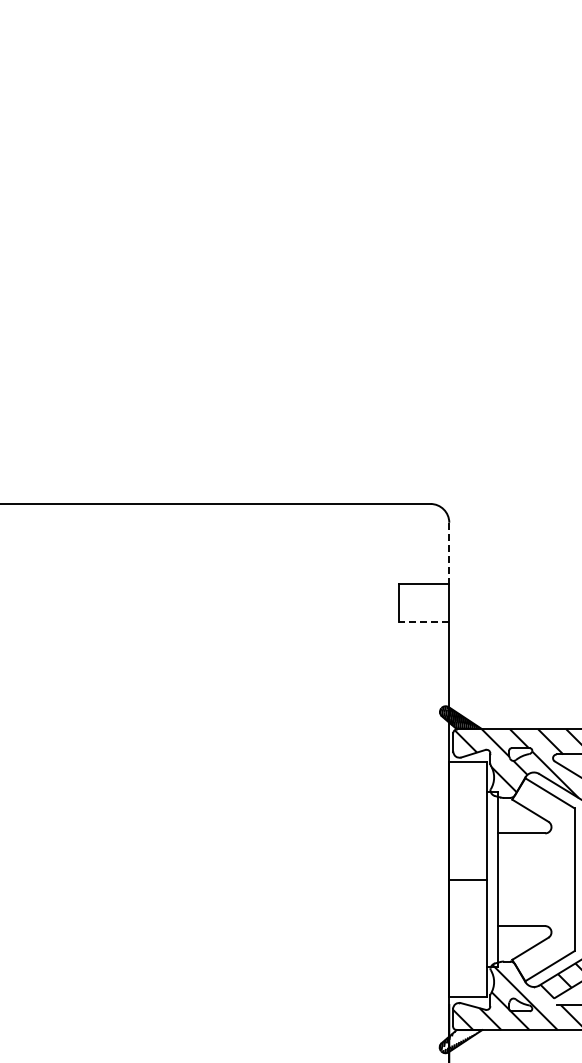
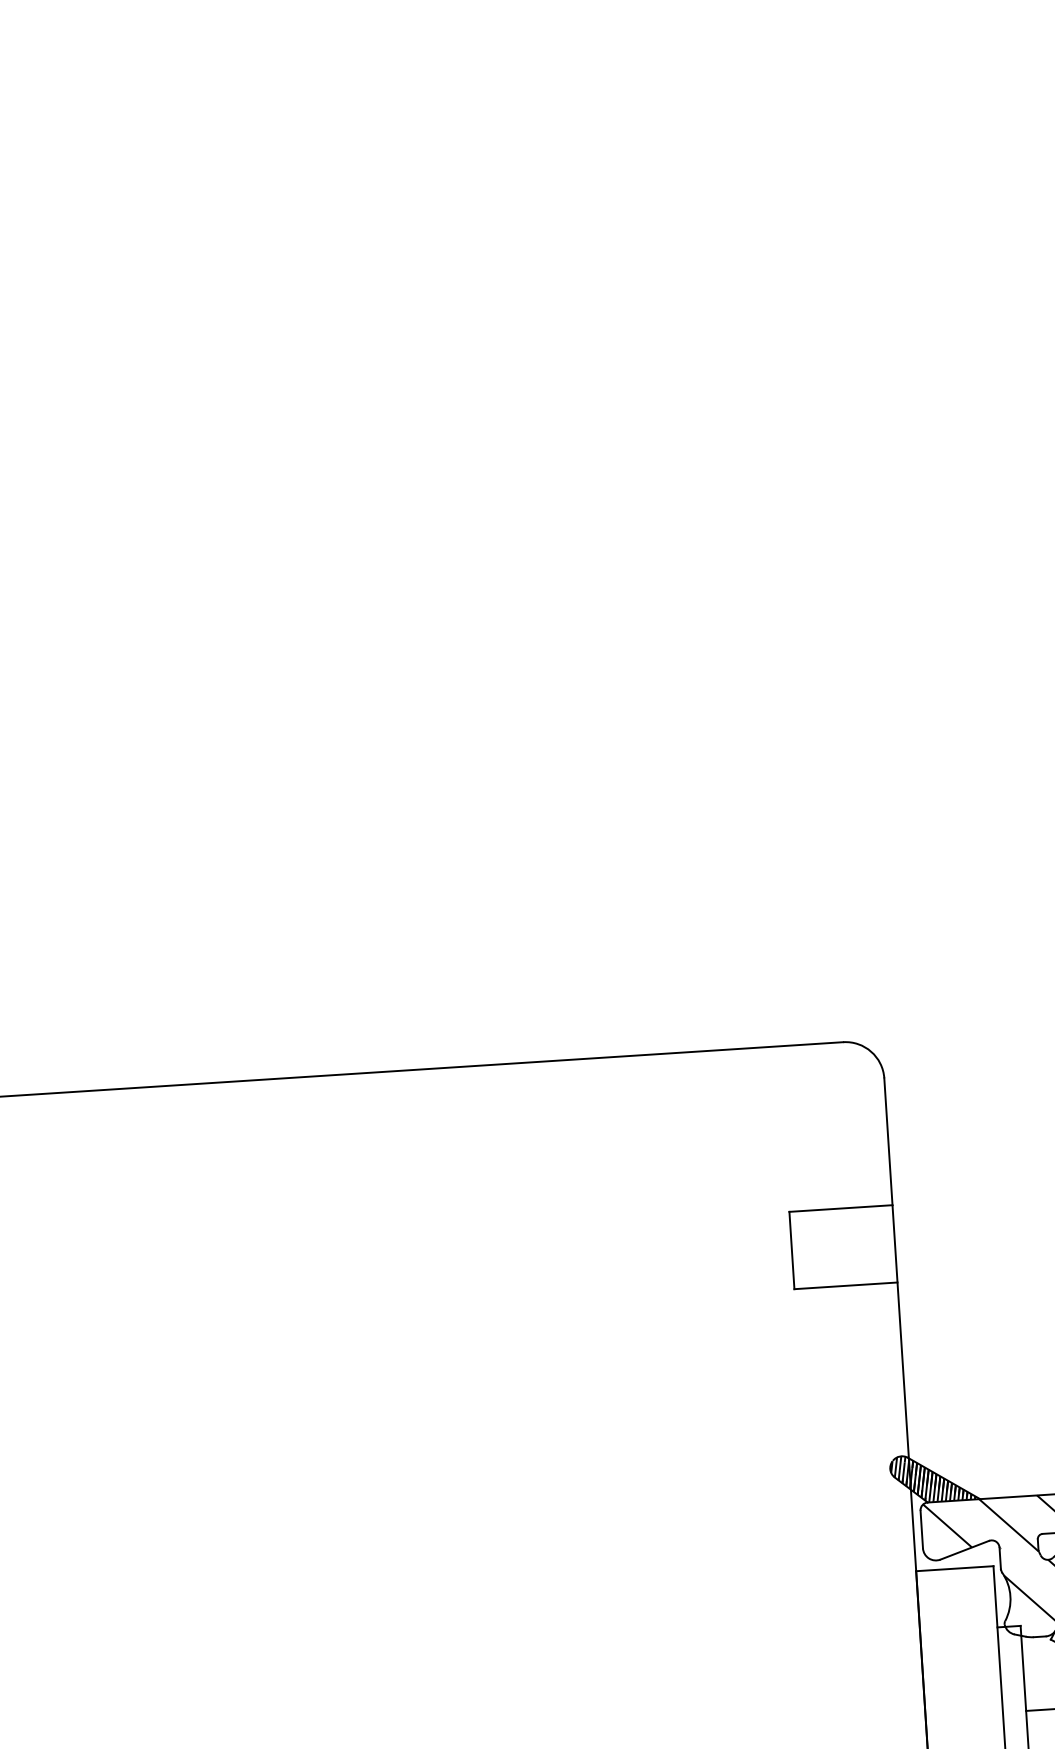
line: (449, 553) -> (888, 1141), dashed -> solid
line: (423, 622) -> (844, 1286), dashed -> solid

